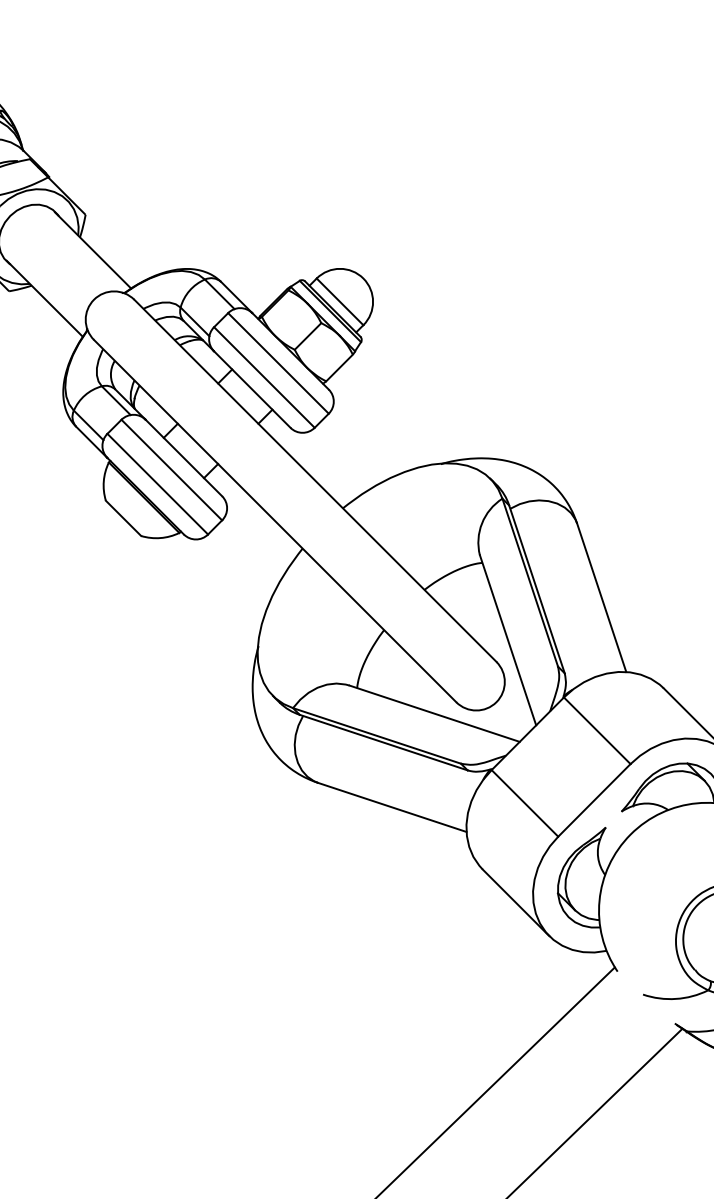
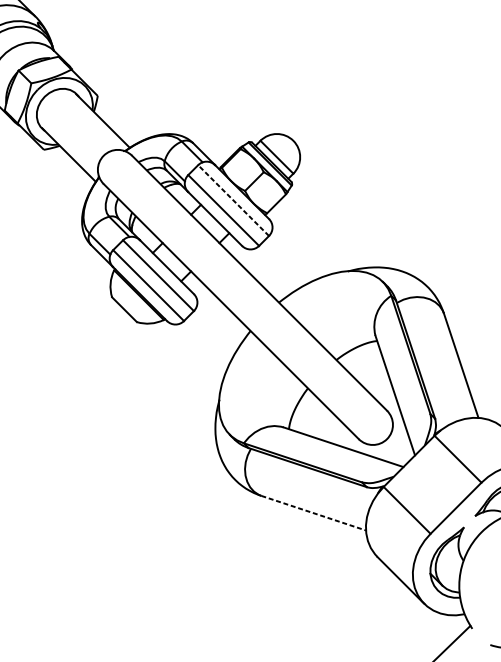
line: (278, 363) -> (233, 200), solid -> dashed
line: (392, 807) -> (313, 513), solid -> dashed

